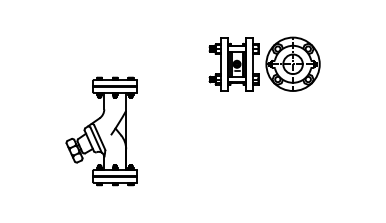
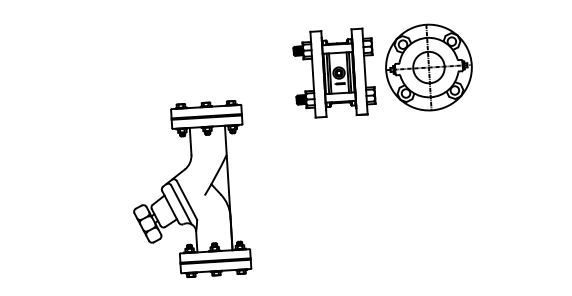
part: (264, 63) -> (383, 69), moved

